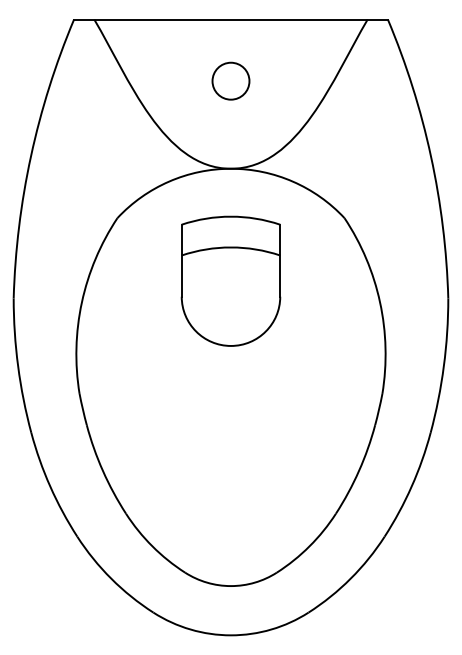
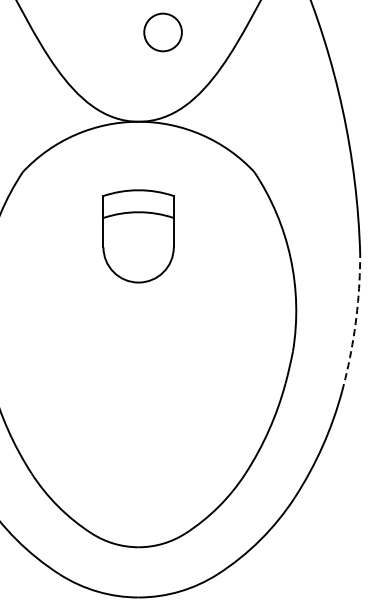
circle: (230, 80) -> (162, 31), moved
part: (230, 280) -> (138, 235), size x0.7
arc: (443, 366) -> (355, 323), solid -> dashed

